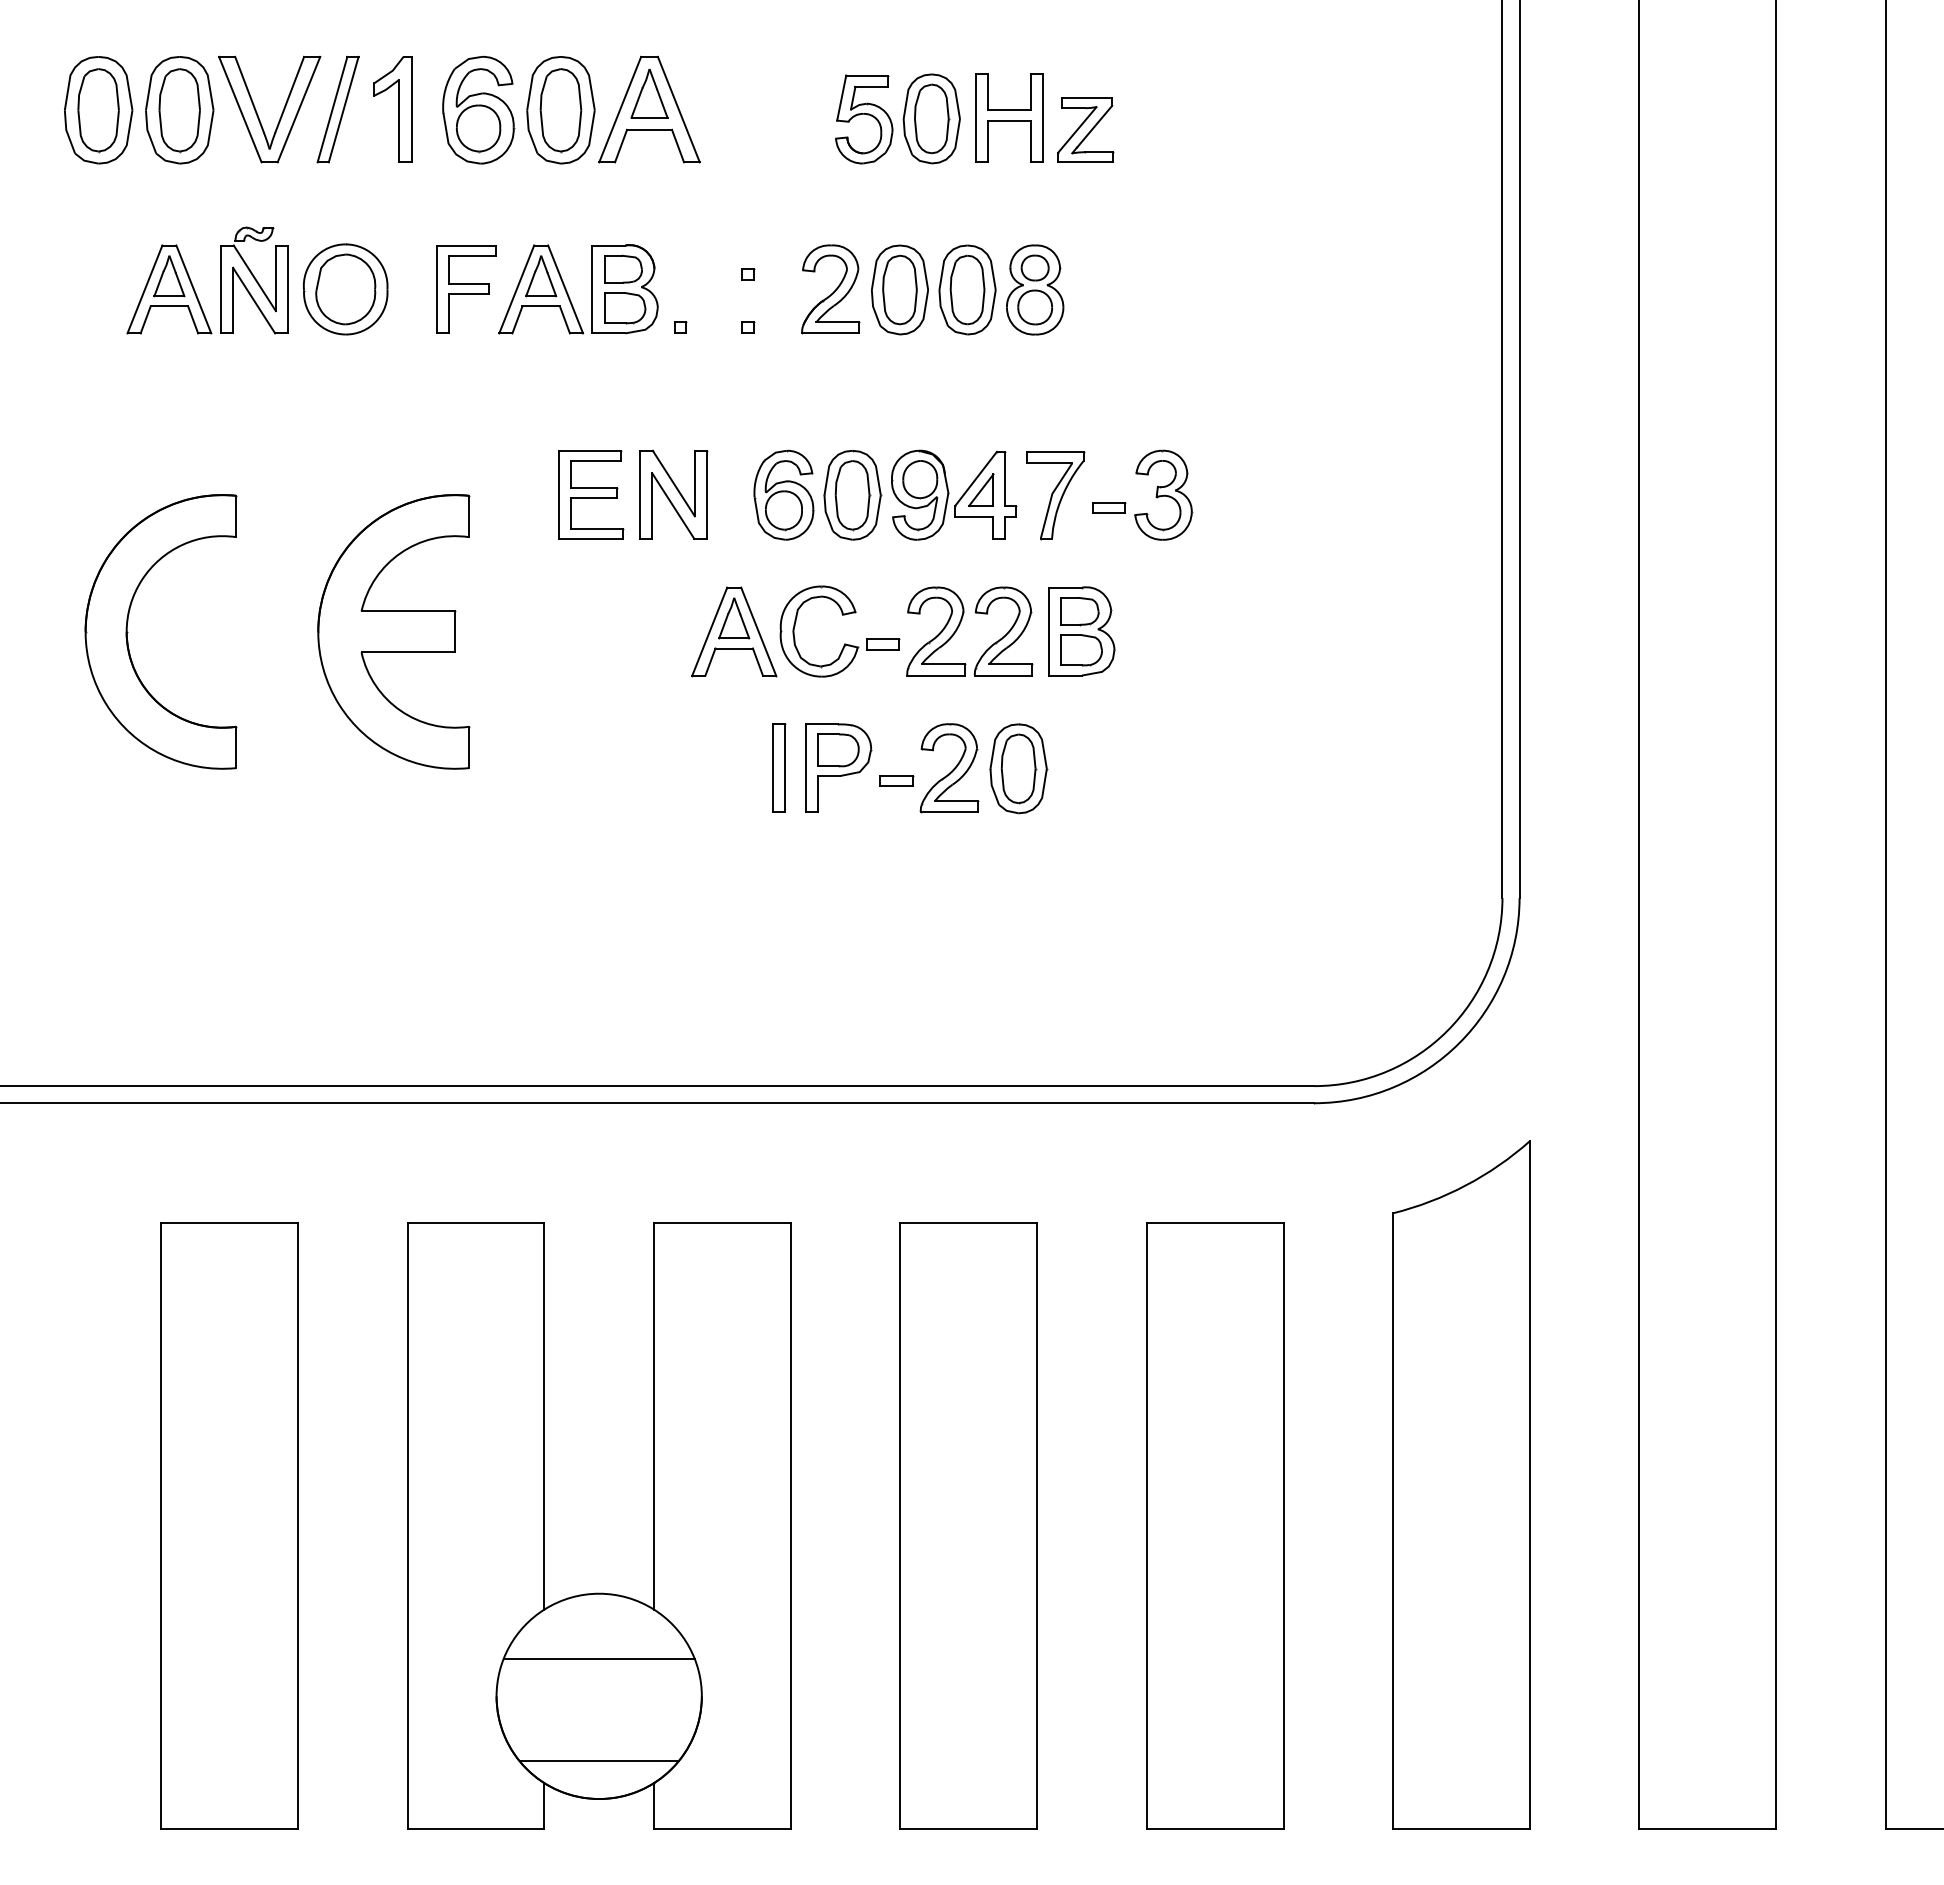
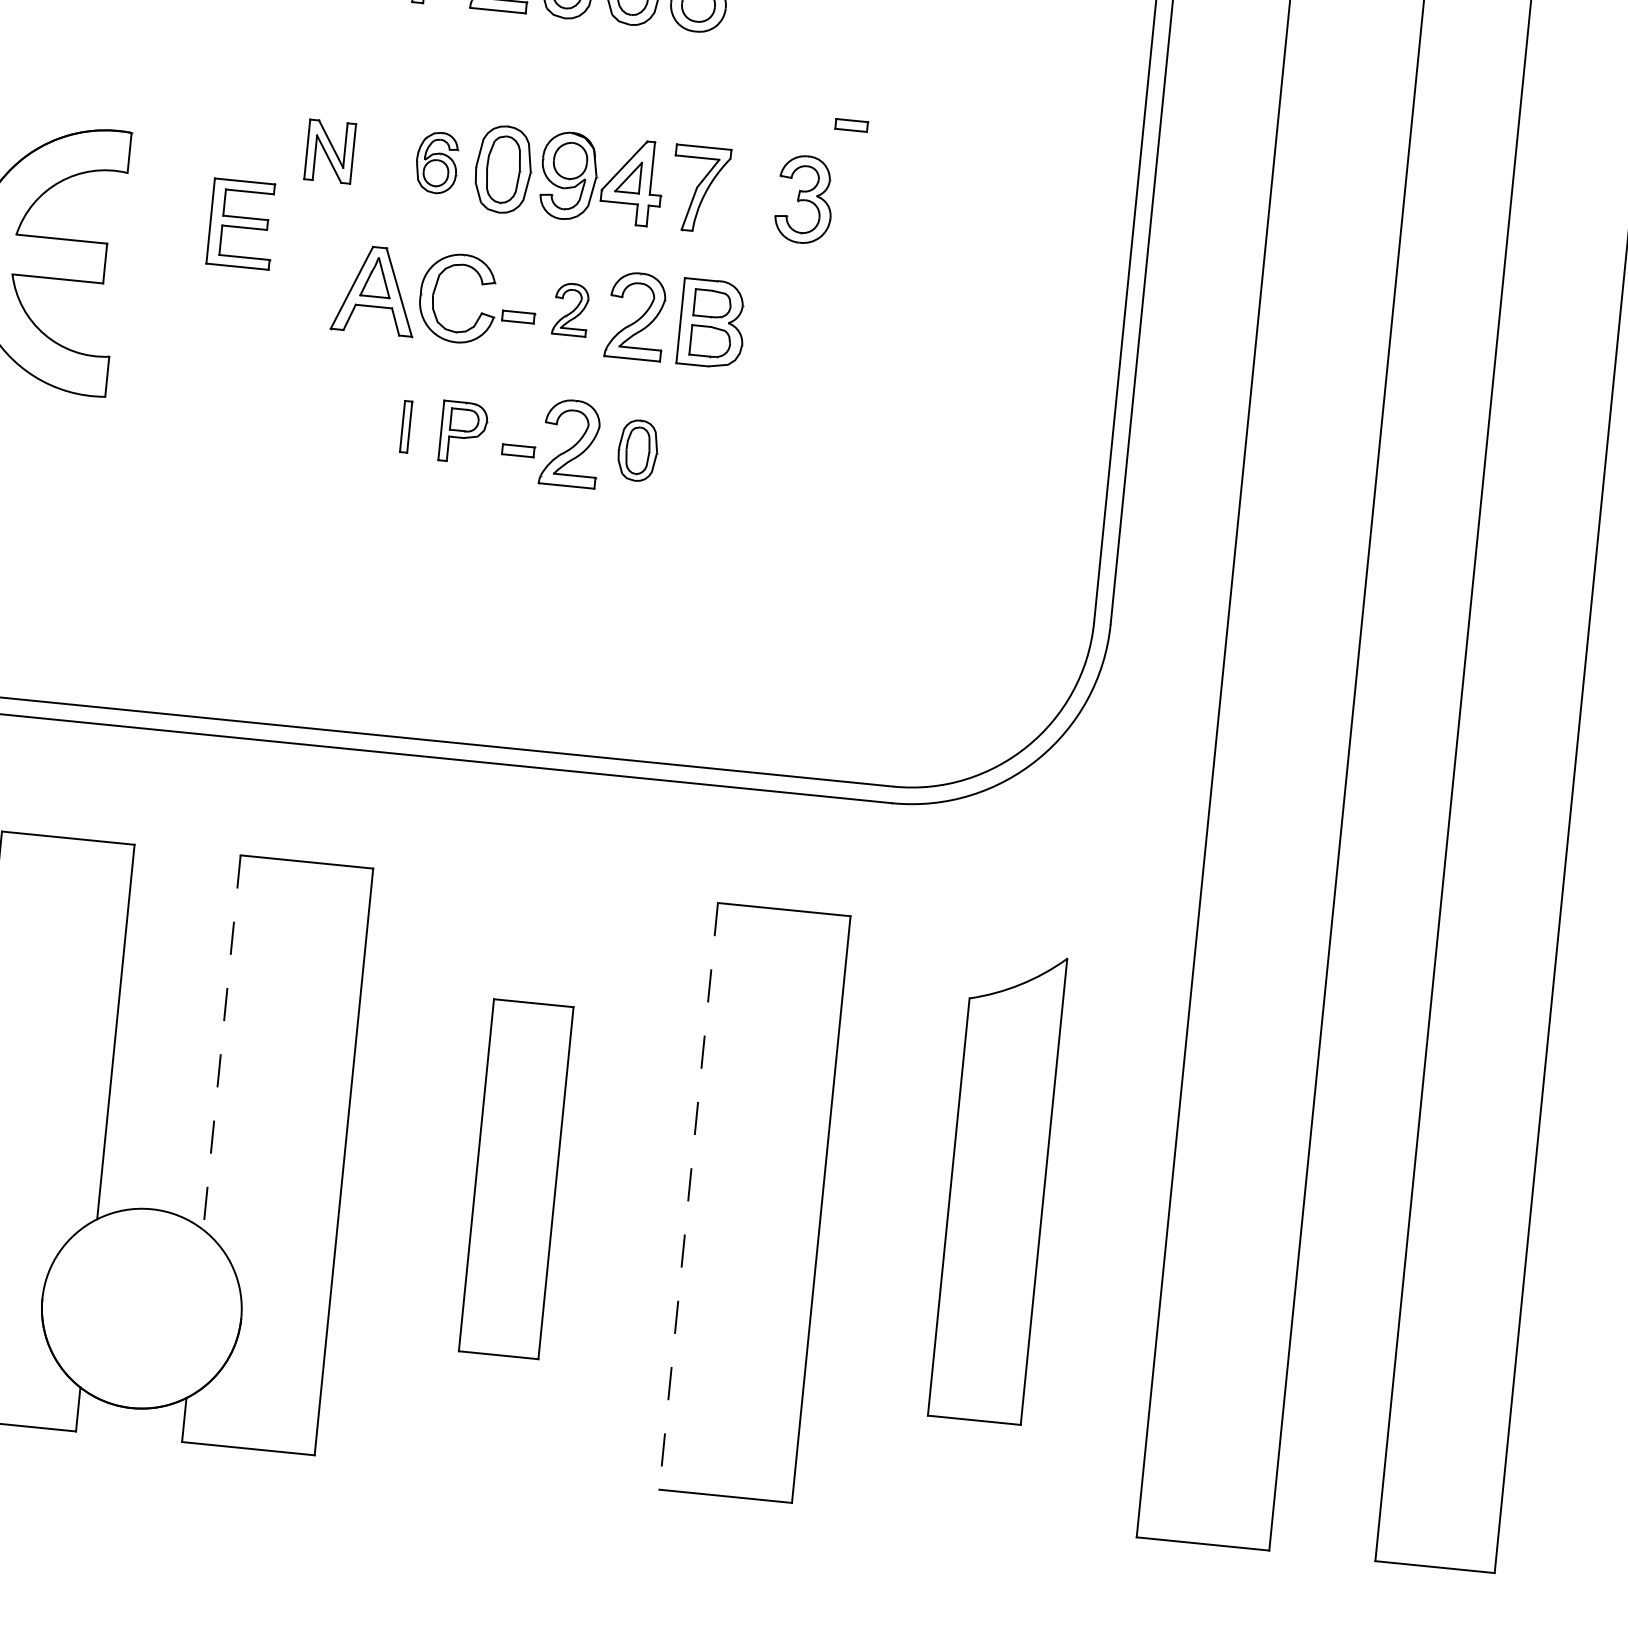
part: (591, 494) -> (242, 223), moved
part: (673, 494) -> (330, 151), size x0.7
part: (783, 494) -> (436, 162), size x0.7
part: (1109, 507) -> (852, 125), moved
part: (936, 631) -> (571, 309), size x0.6
part: (779, 767) -> (406, 426), size x0.6
part: (838, 767) -> (463, 431), size x0.7
part: (1018, 768) -> (637, 450), size x0.7
line: (653, 1416) -> (221, 1042), solid -> dashed
part: (1461, 1484) -> (997, 1186), size x0.7
part: (968, 1525) -> (516, 1178), size x0.6
line: (1146, 1525) -> (688, 1196), solid -> dashed
line: (598, 1658) -> (144, 1271), removed
line: (598, 1761) -> (134, 1371), removed

